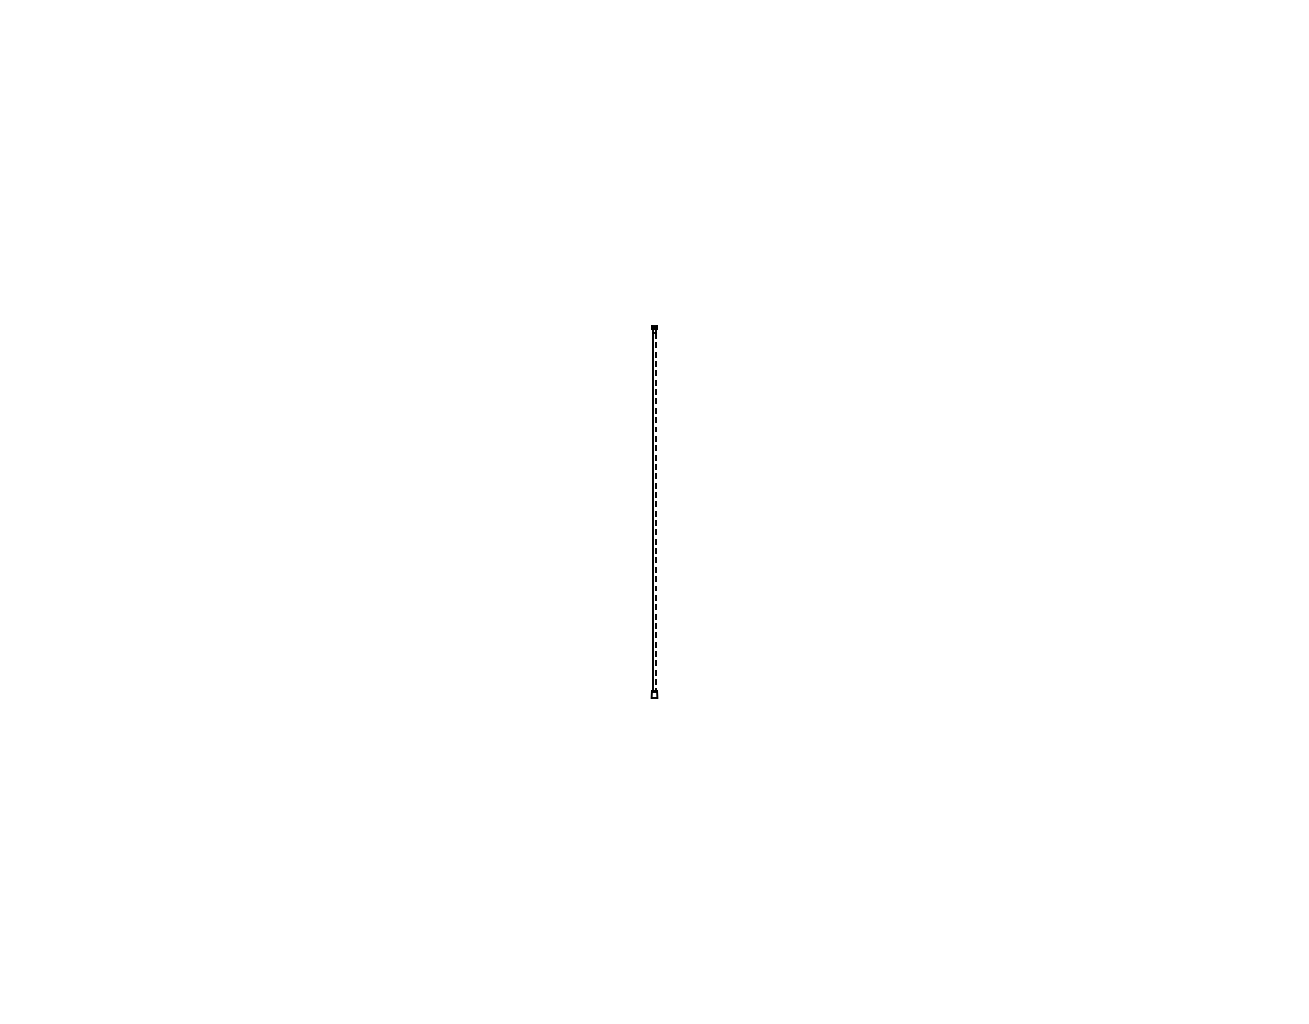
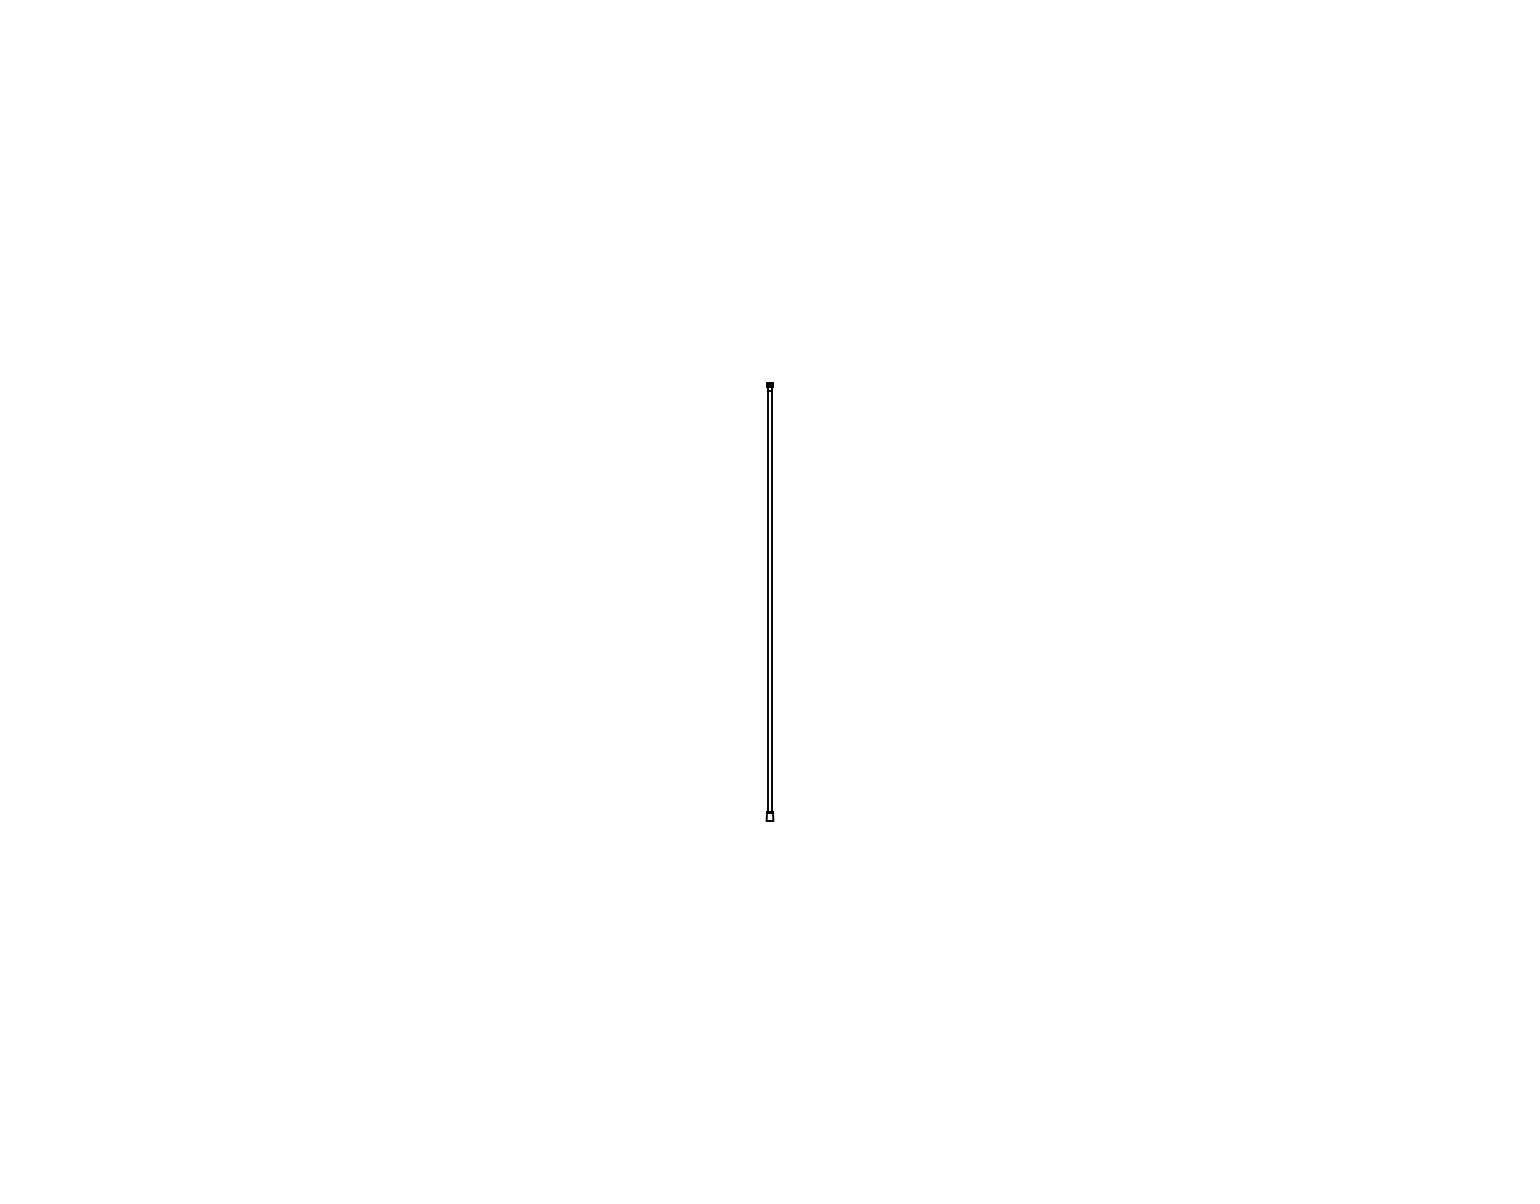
line: (656, 512) -> (772, 602), dashed -> solid

